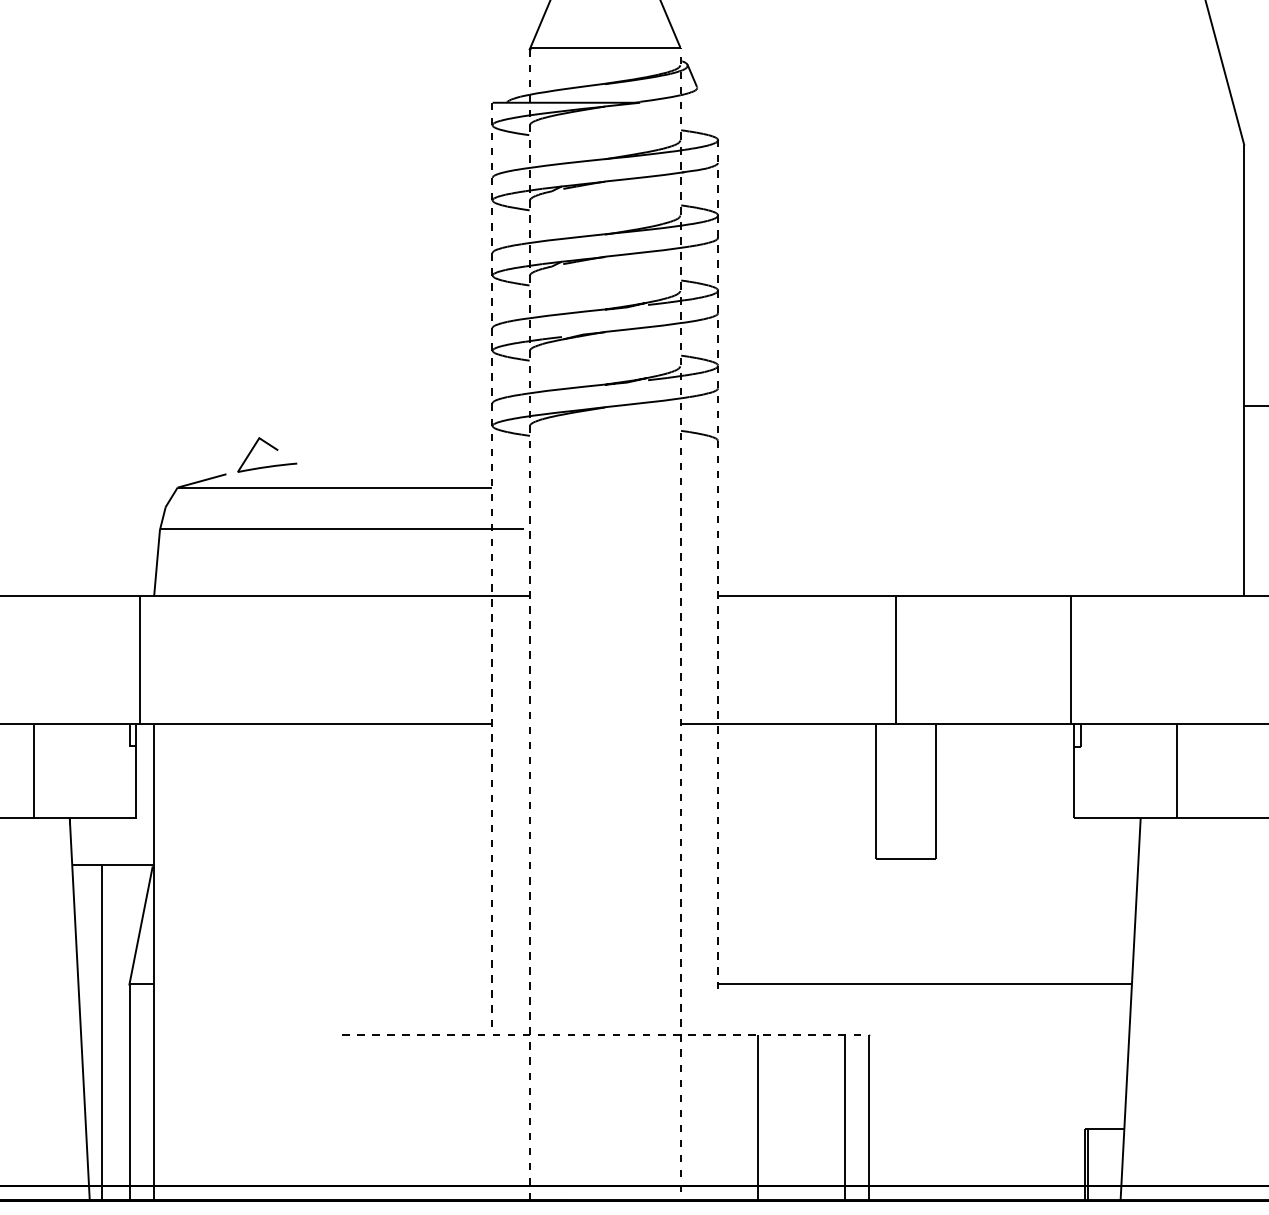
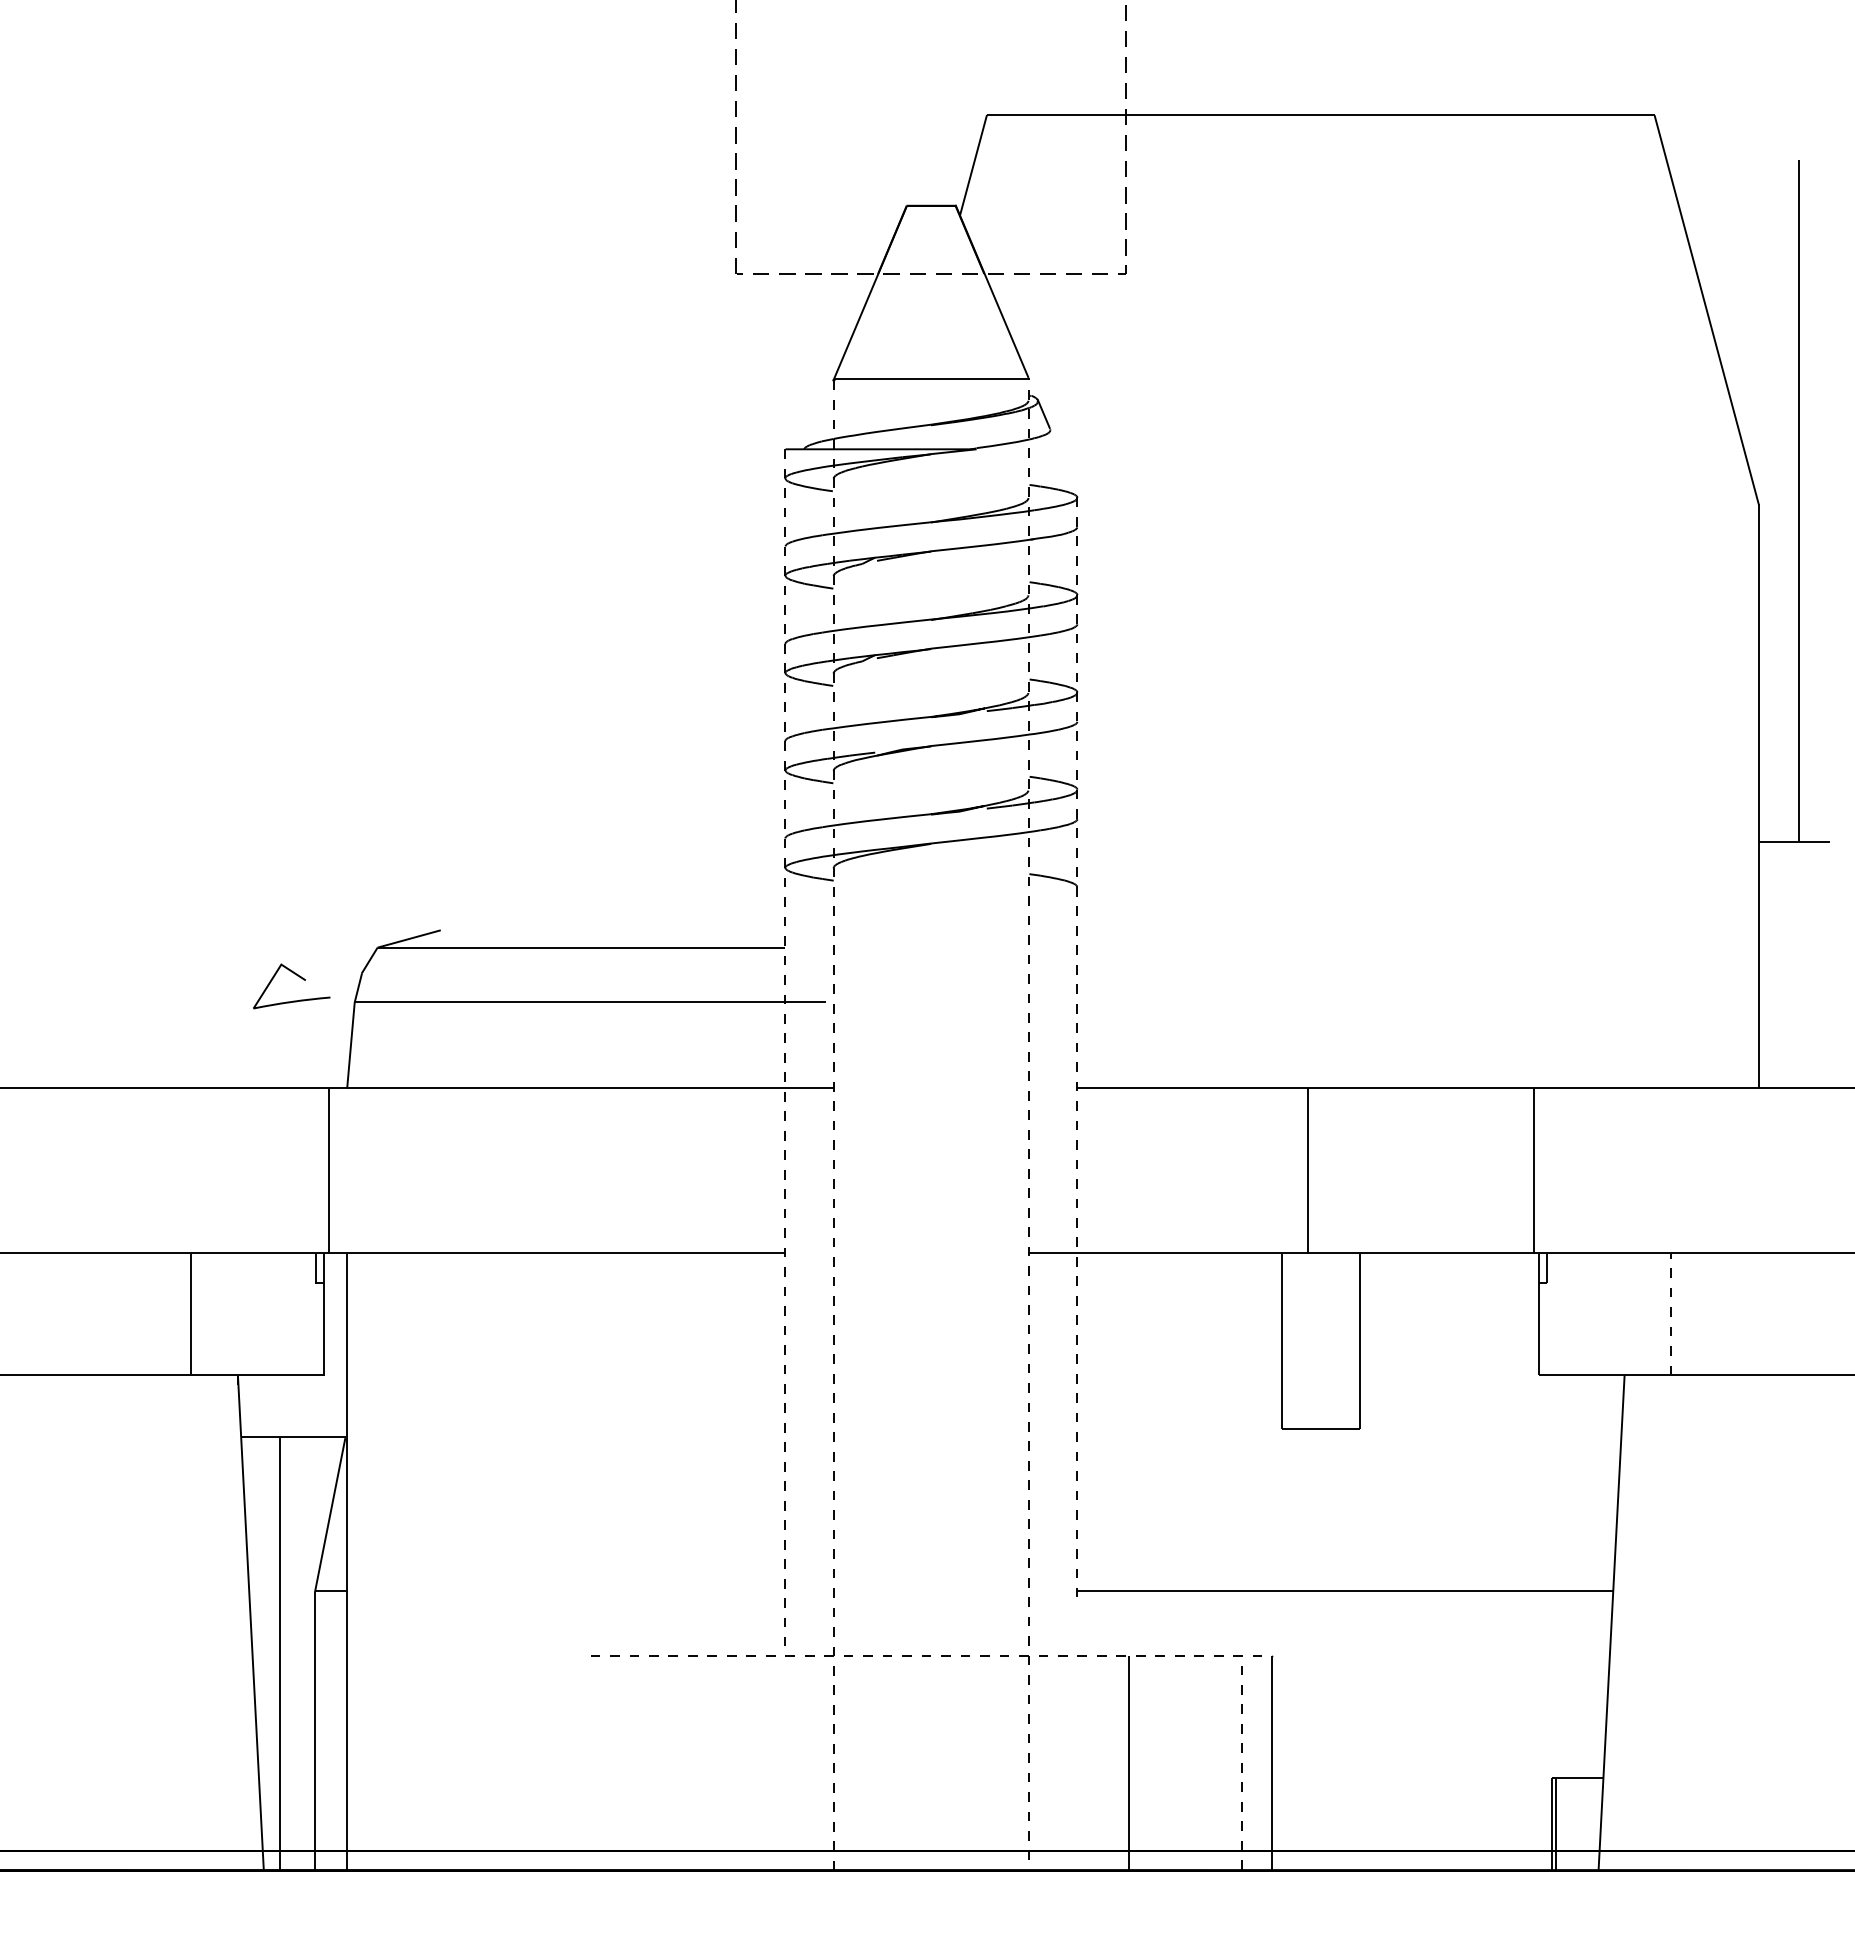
curve: (271, 447) -> (297, 976), moved
line: (1176, 770) -> (1671, 1314), solid -> dashed
line: (844, 1116) -> (1241, 1762), solid -> dashed

